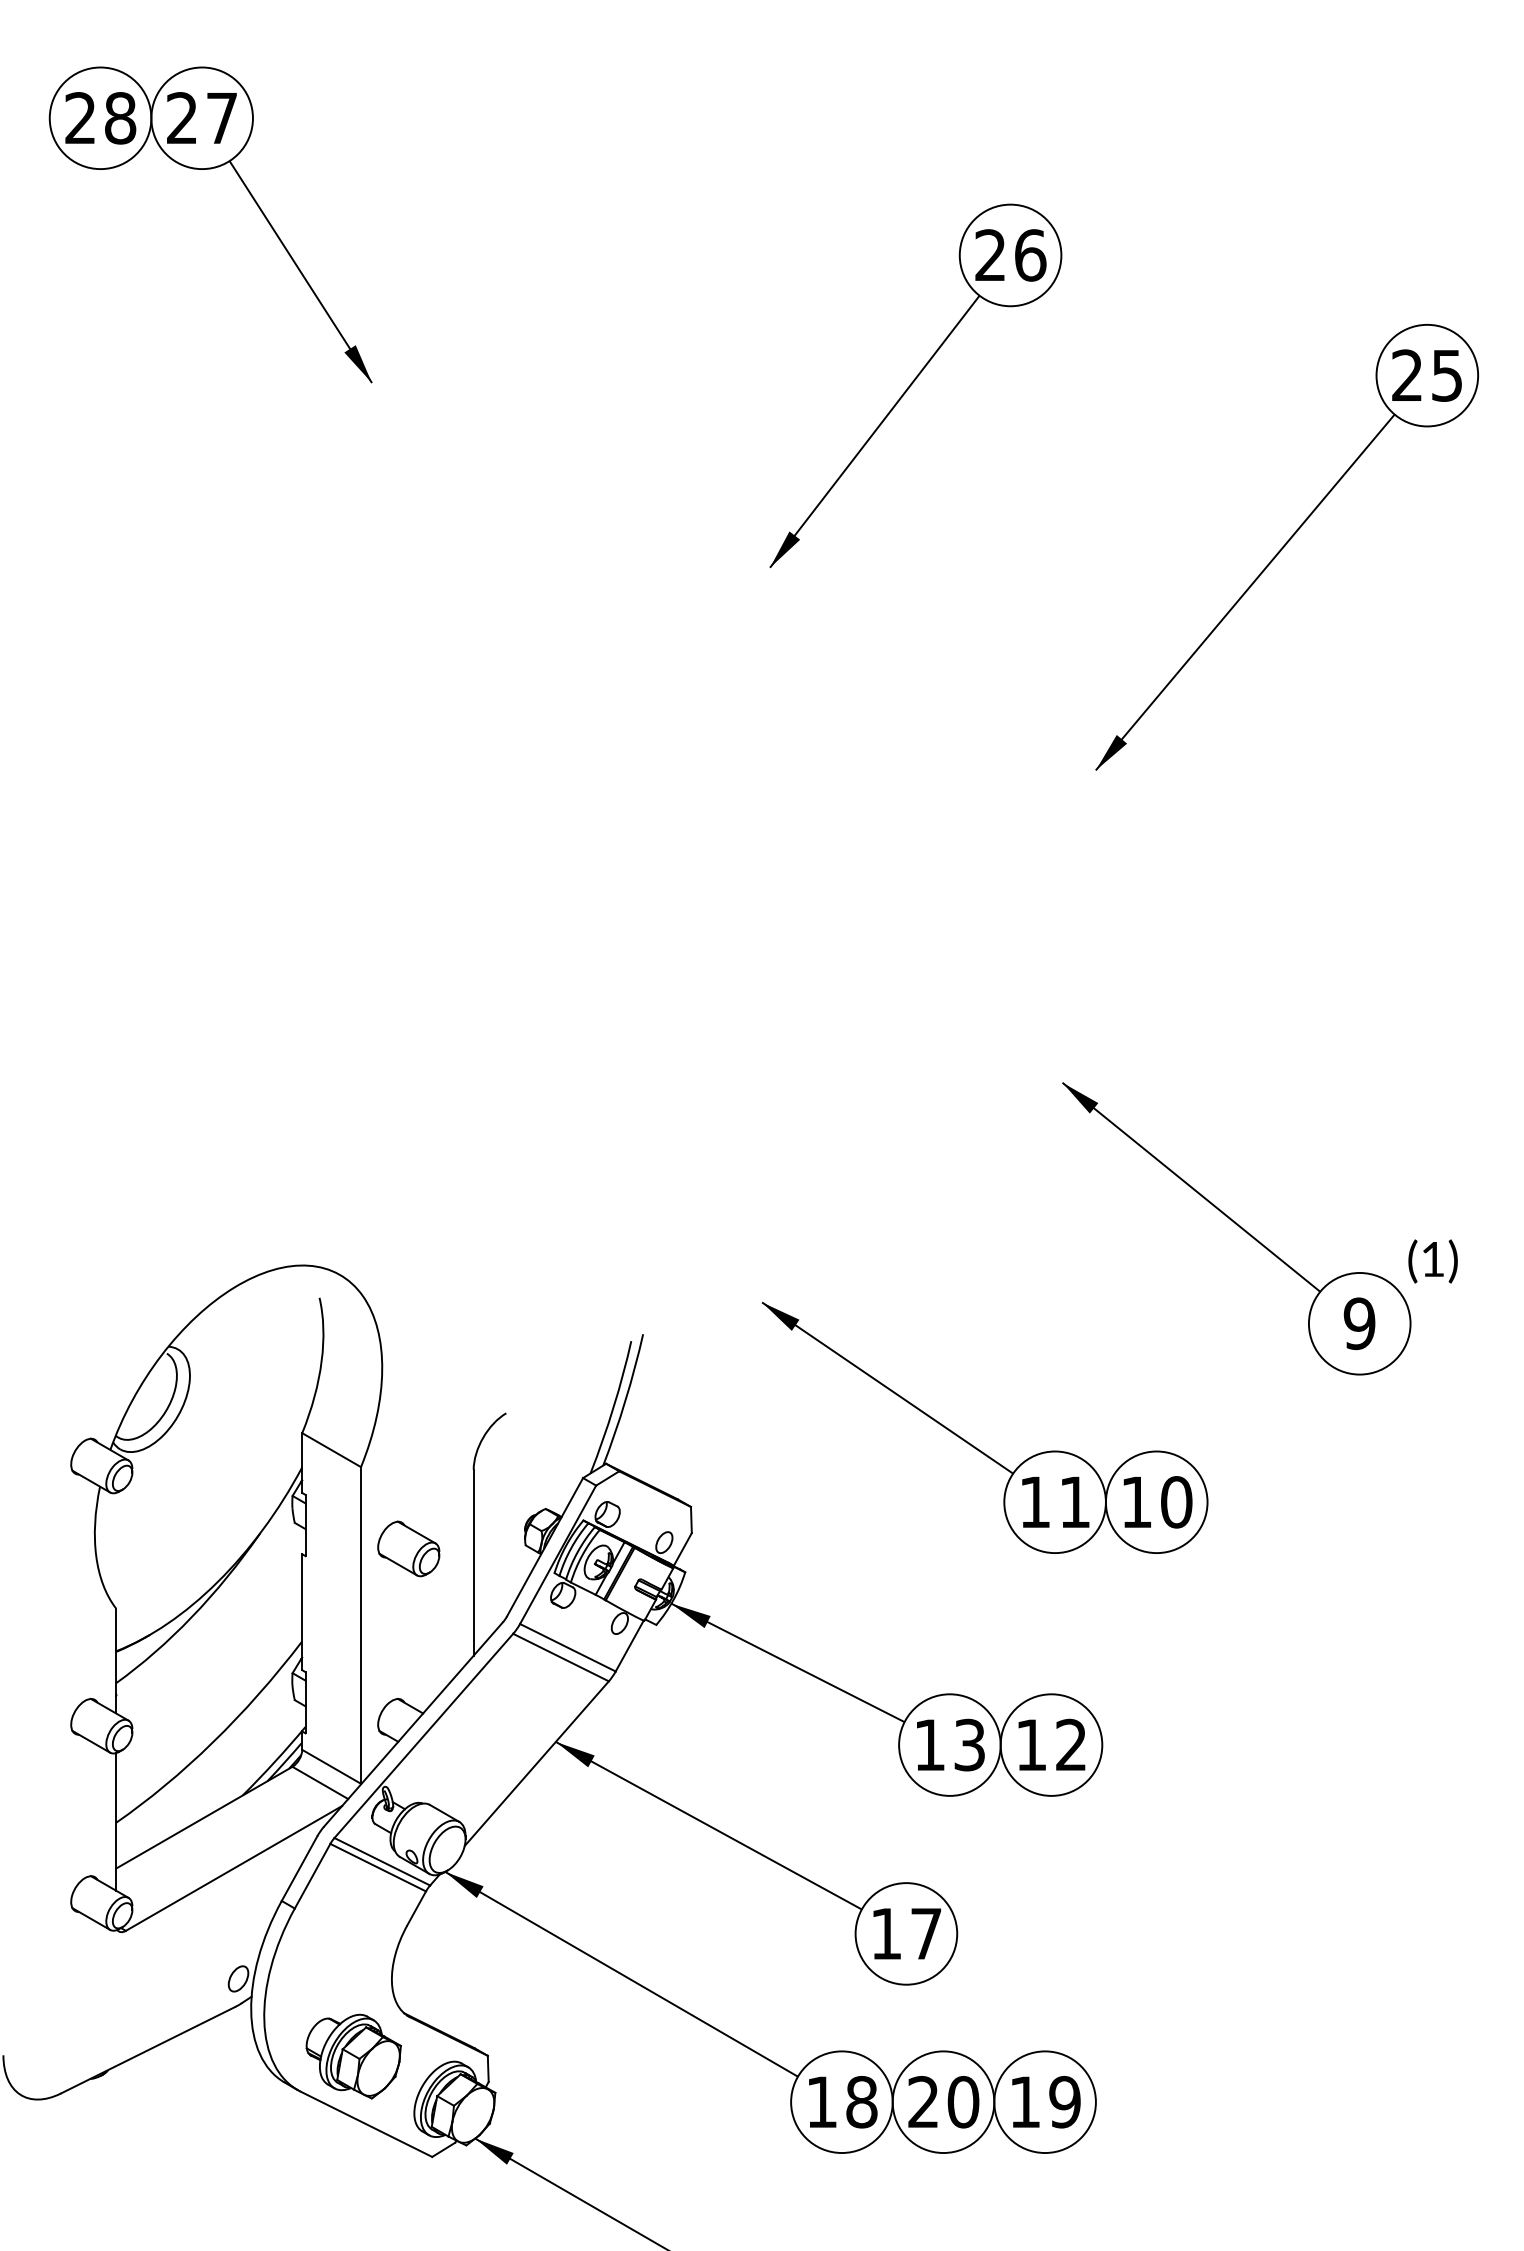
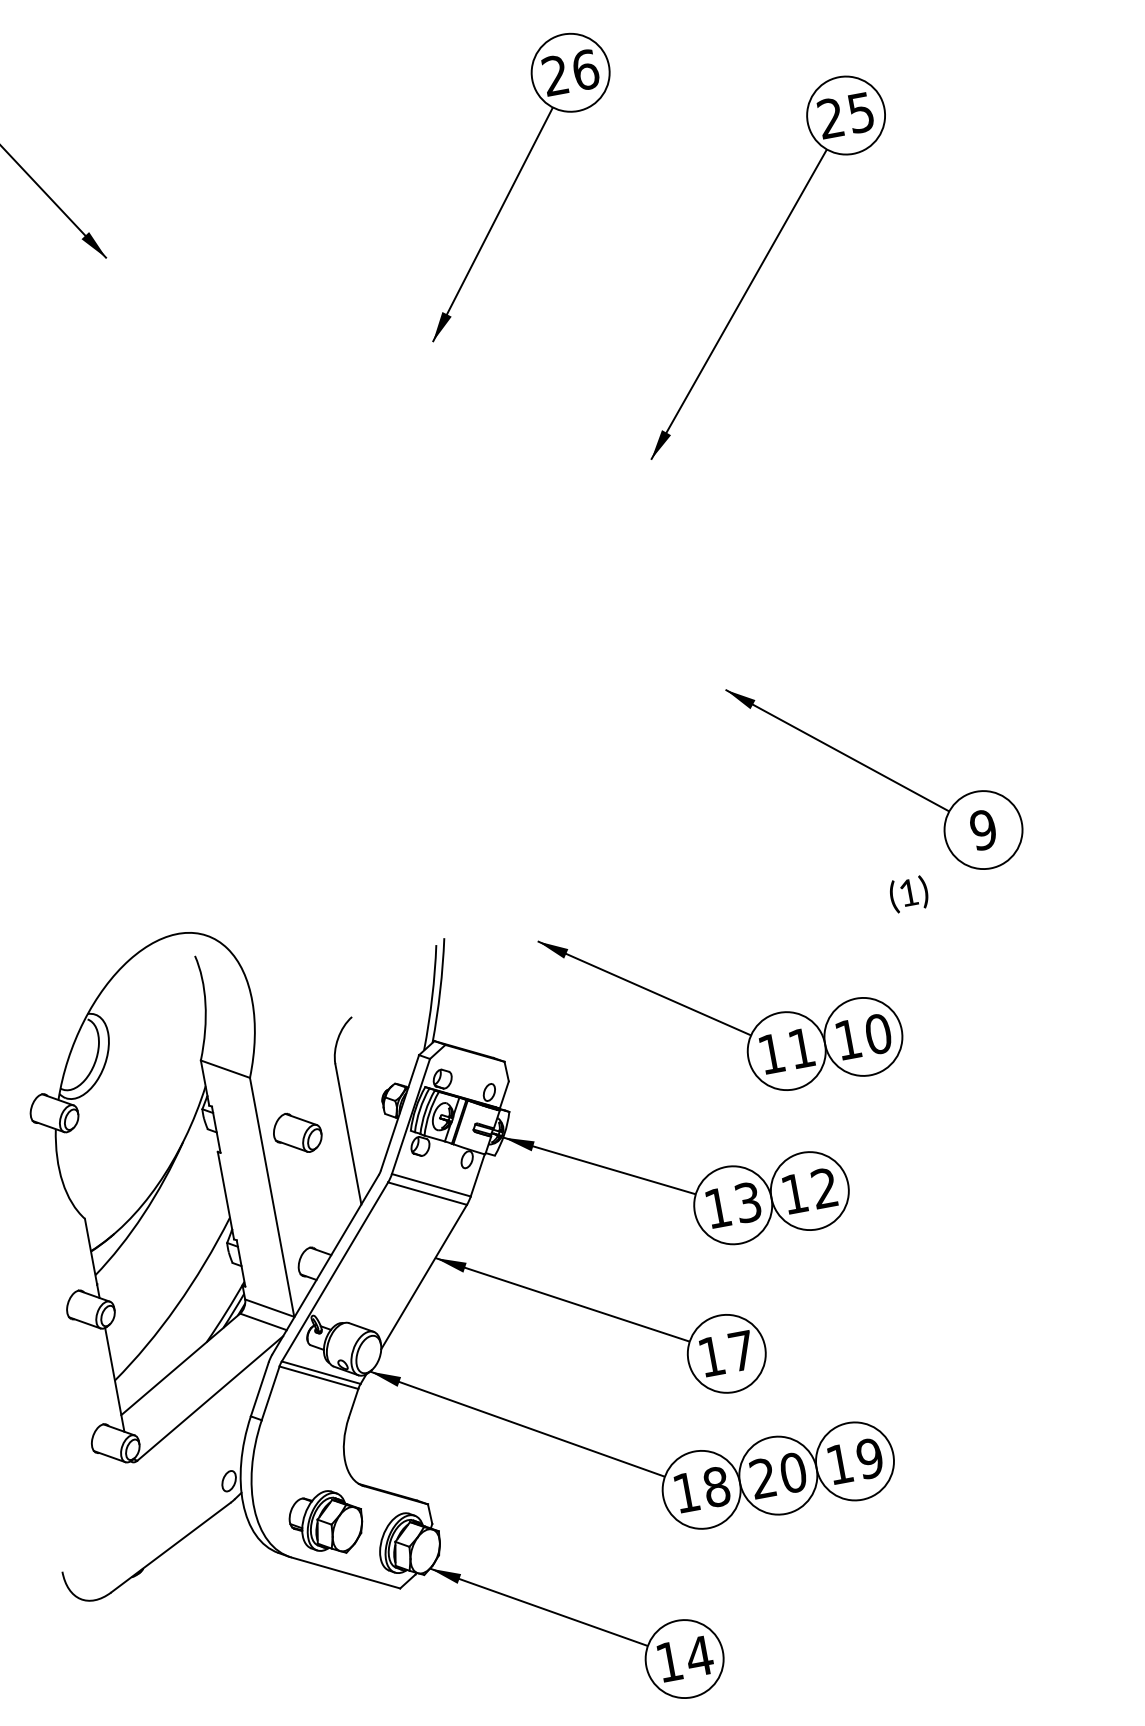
part: (1286, 547) -> (763, 264), moved
text: (1432, 1261) -> (908, 894), moved
part: (972, 1444) -> (716, 1019), moved

